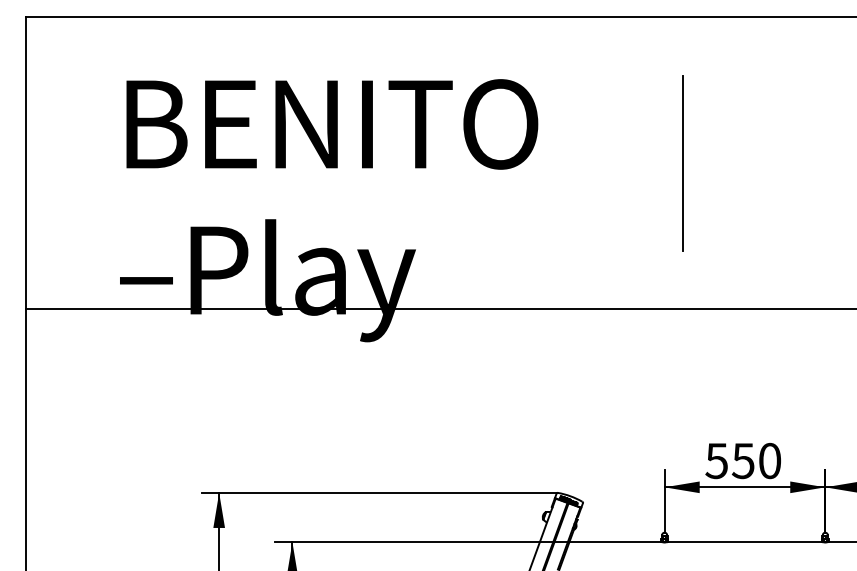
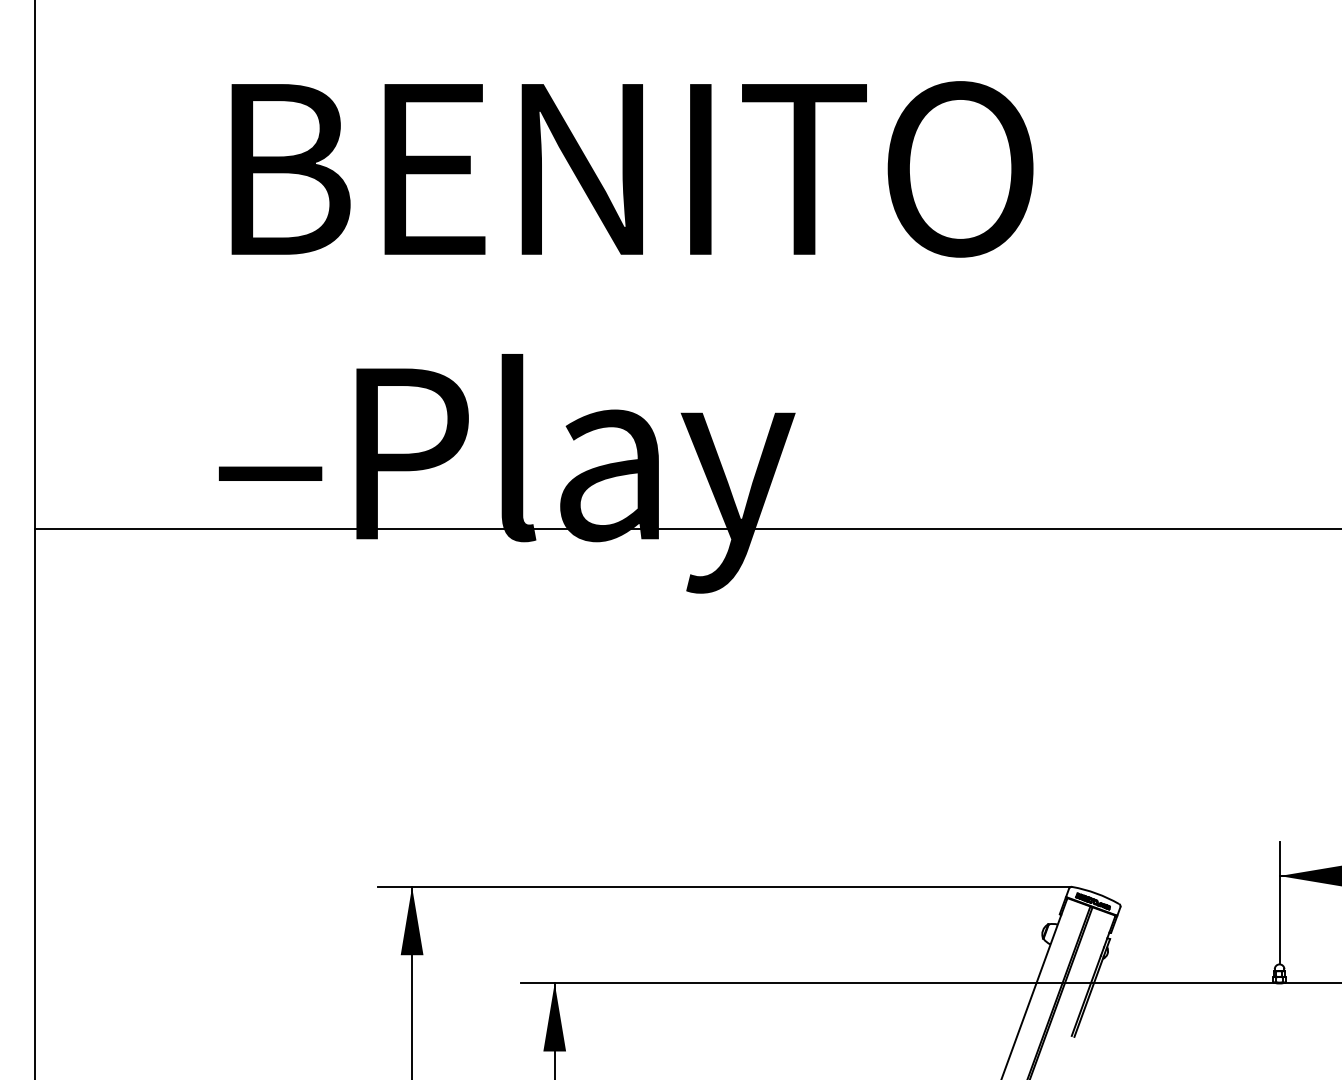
line: (682, 163) -> (1314, 245), removed

